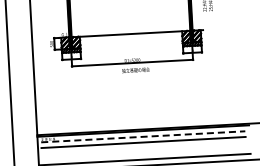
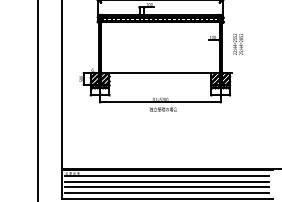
line: (143, 136) -> (167, 175), dashed -> solid
line: (143, 148) -> (166, 187), added
line: (143, 153) -> (166, 192), added

